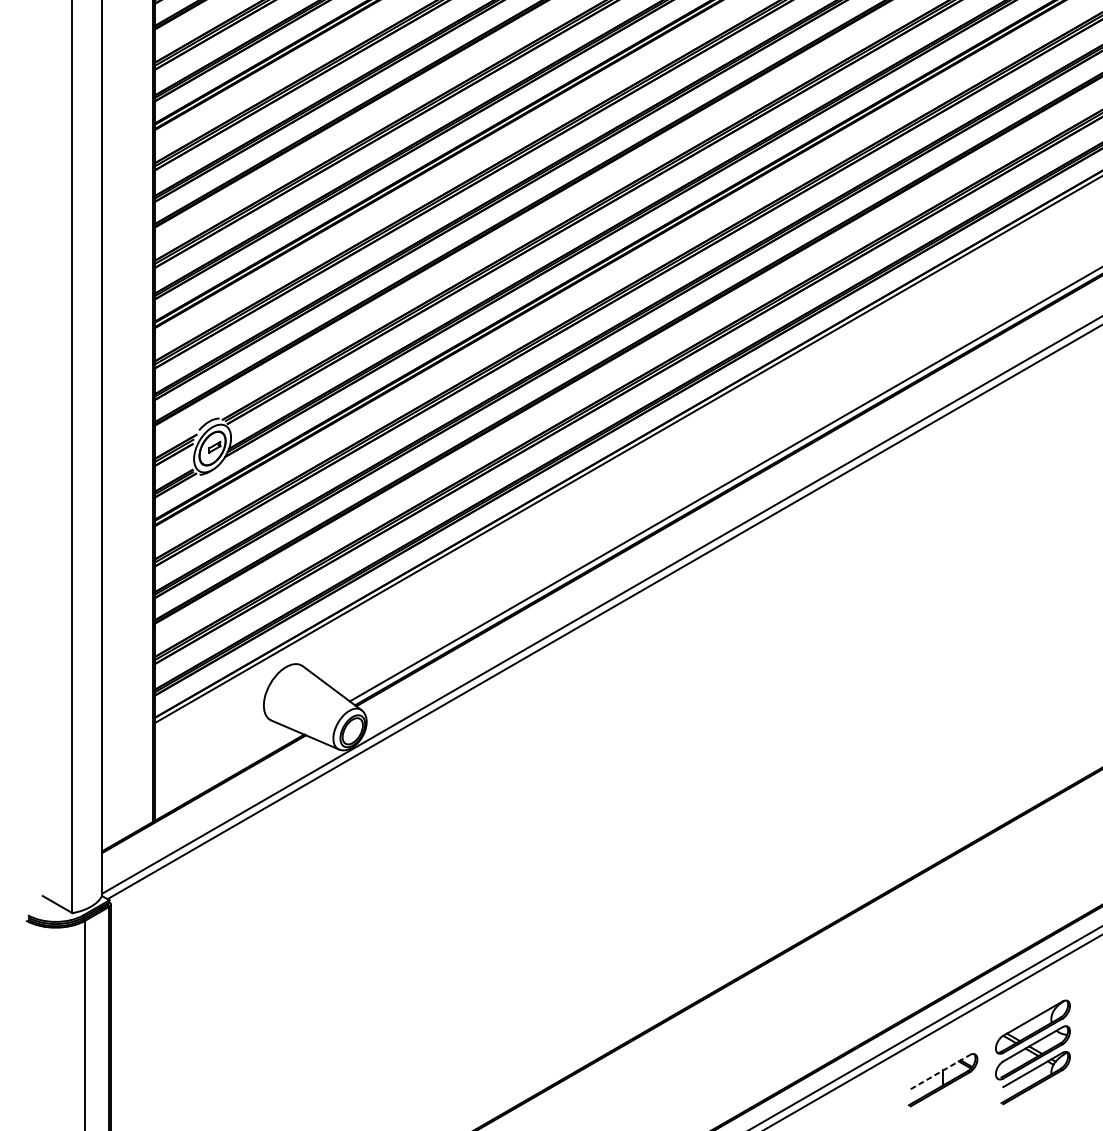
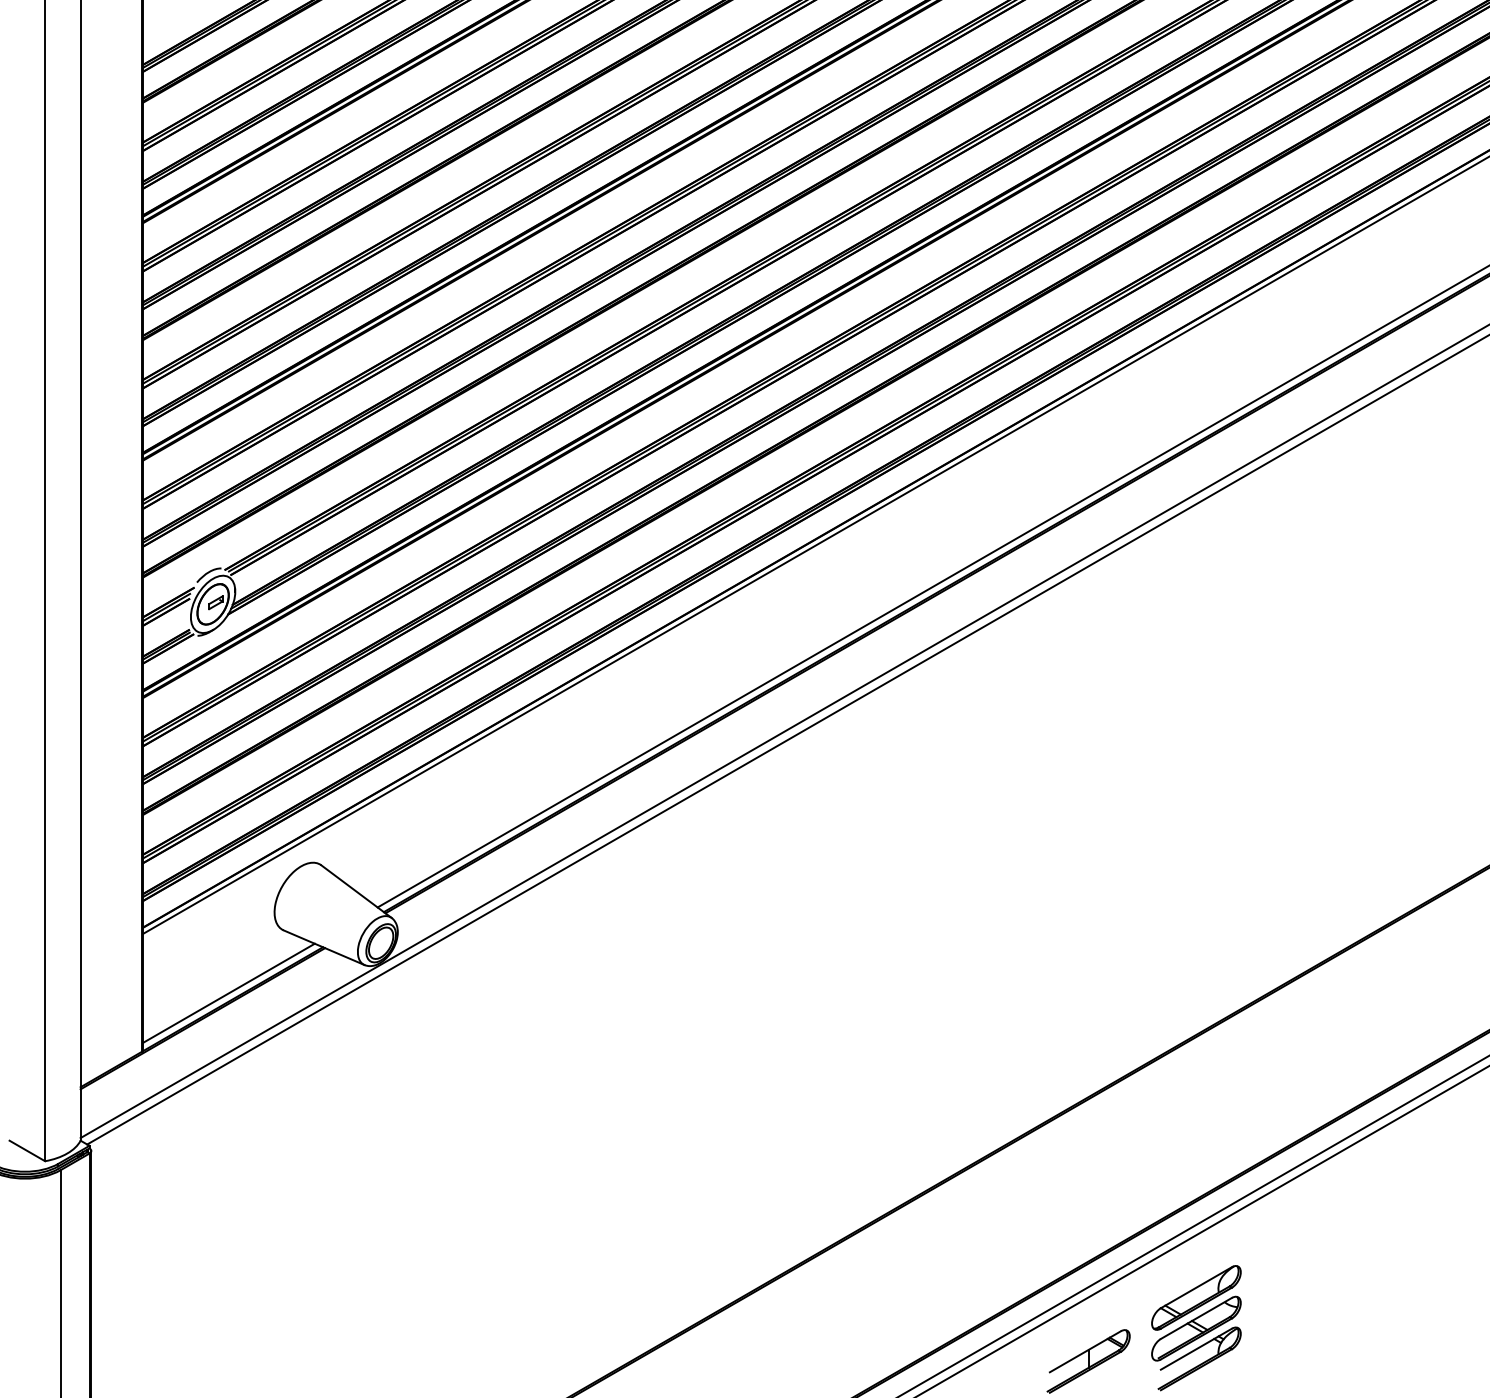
line: (225, 772) -> (228, 992), added
line: (940, 1071) -> (1085, 1351), dashed -> solid

